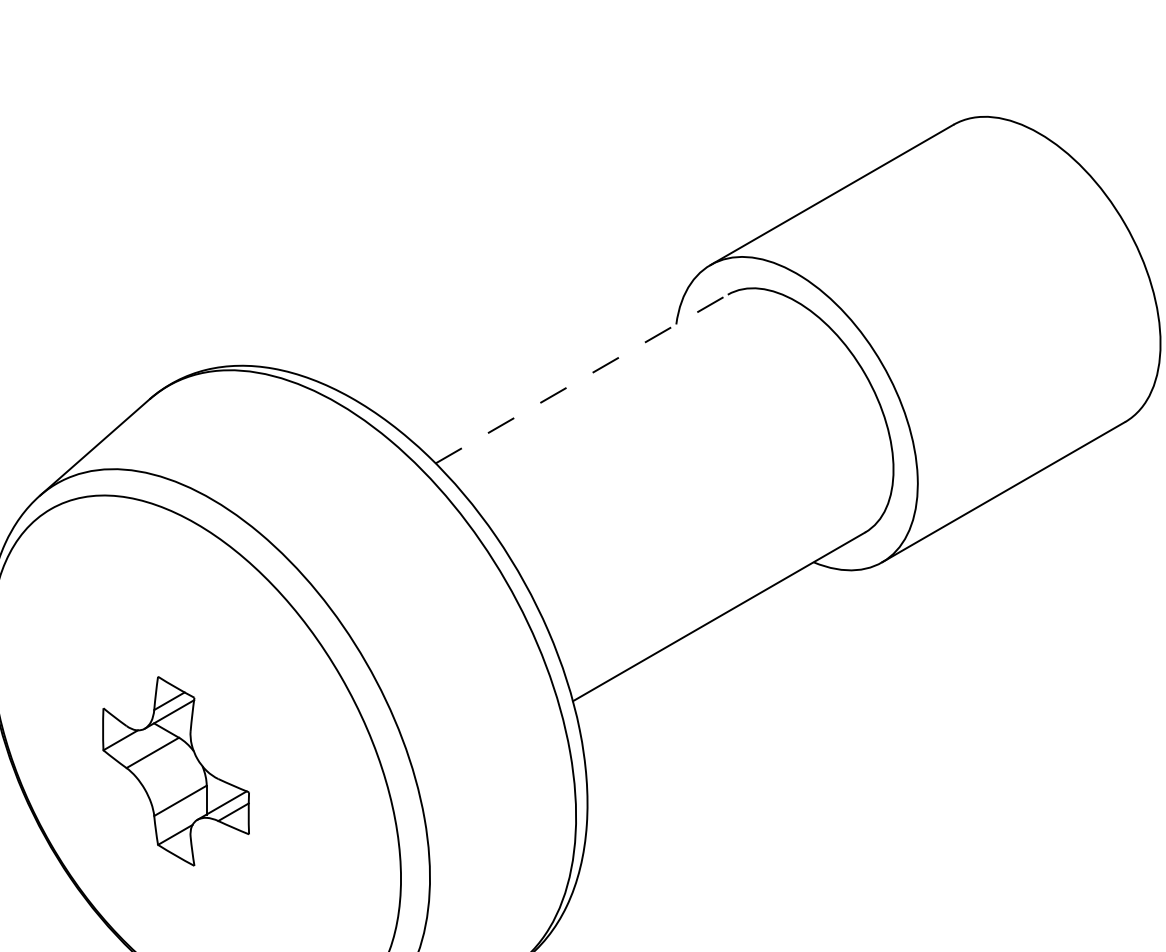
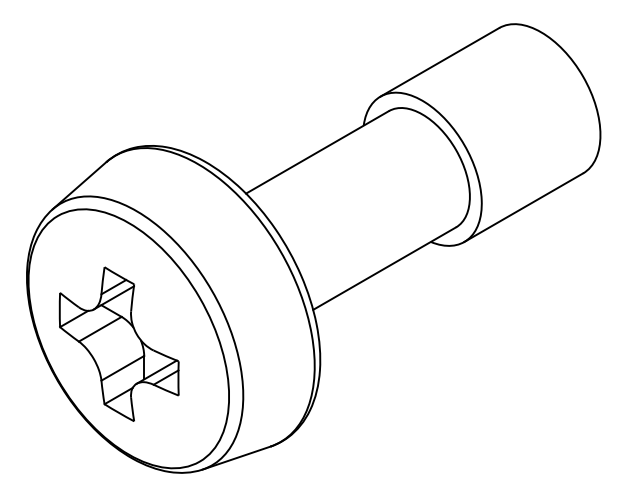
line: (581, 379) -> (317, 152), dashed -> solid
part: (174, 769) -> (118, 343), size x1.67

